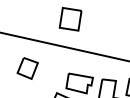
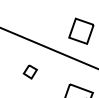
part: (27, 68) -> (30, 71), size x0.6

